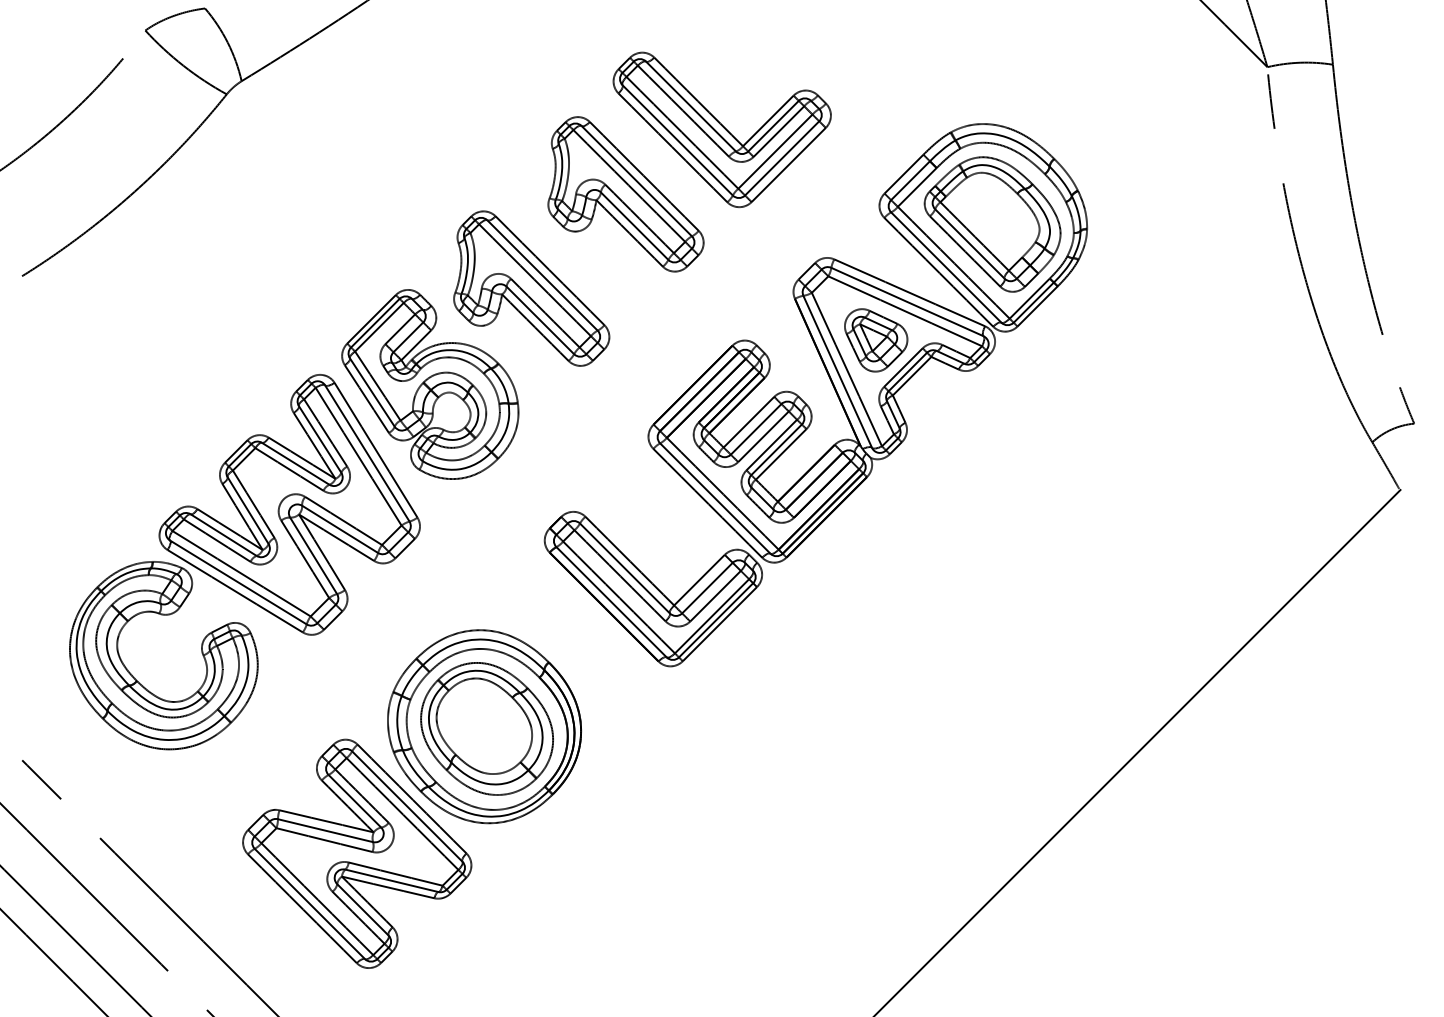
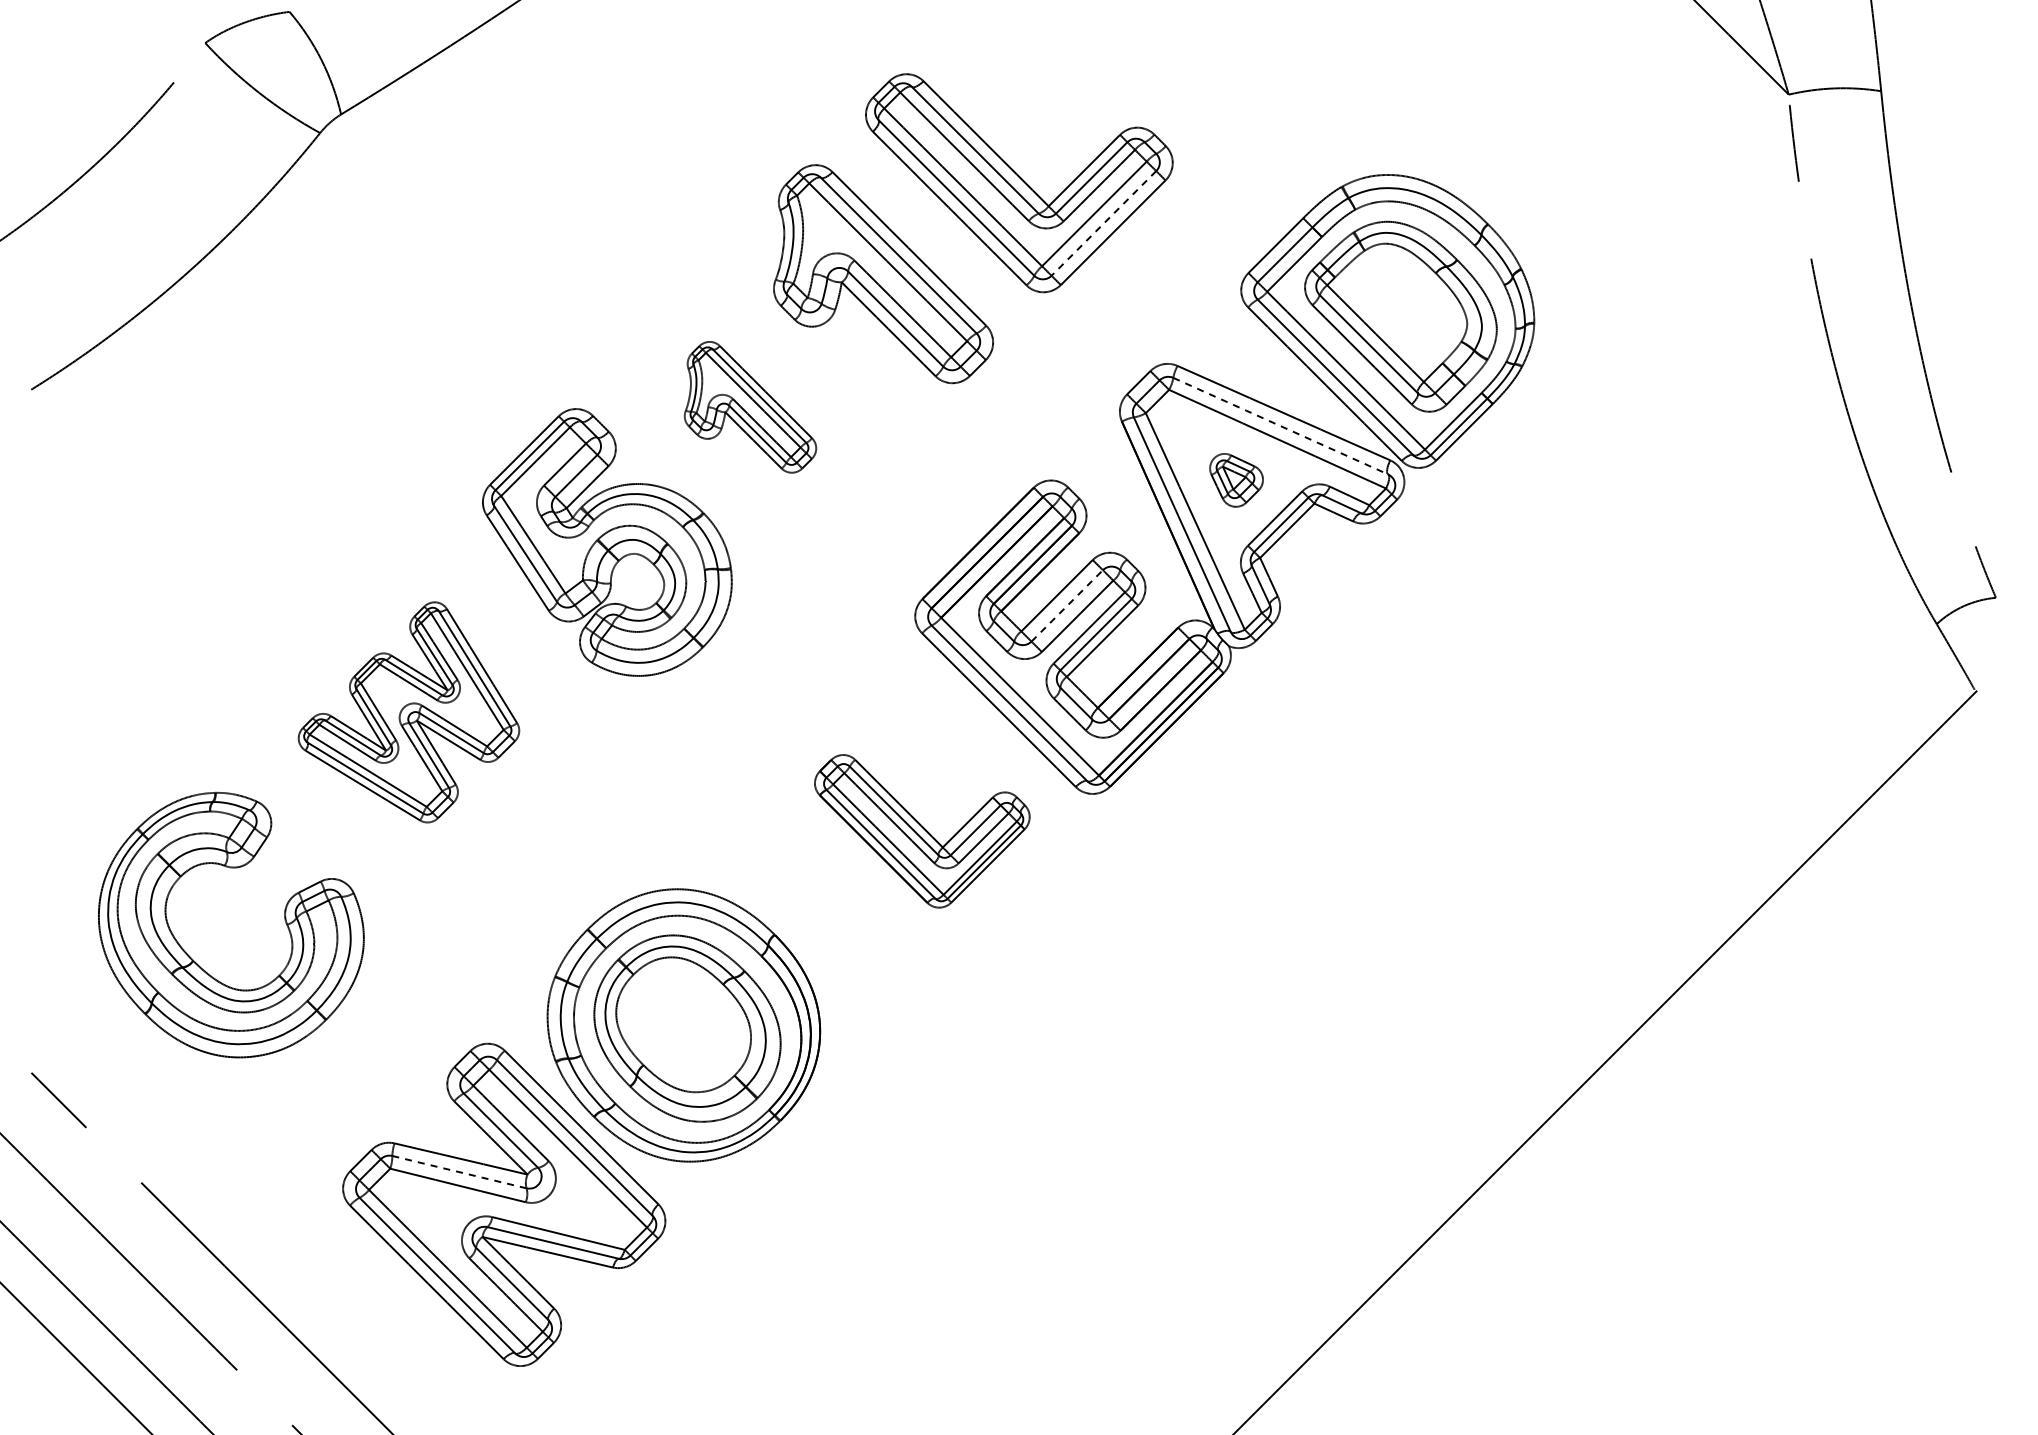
line: (781, 158) -> (1103, 223), solid -> dashed
part: (531, 288) -> (750, 407), size x0.6
line: (907, 302) -> (1280, 426), solid -> dashed
part: (876, 340) -> (1236, 480), size x0.6
line: (756, 429) -> (1067, 605), solid -> dashed
part: (289, 504) -> (408, 712), size x0.6
part: (653, 589) -> (922, 831), size x0.7
line: (325, 830) -> (459, 1172), solid -> dashed

